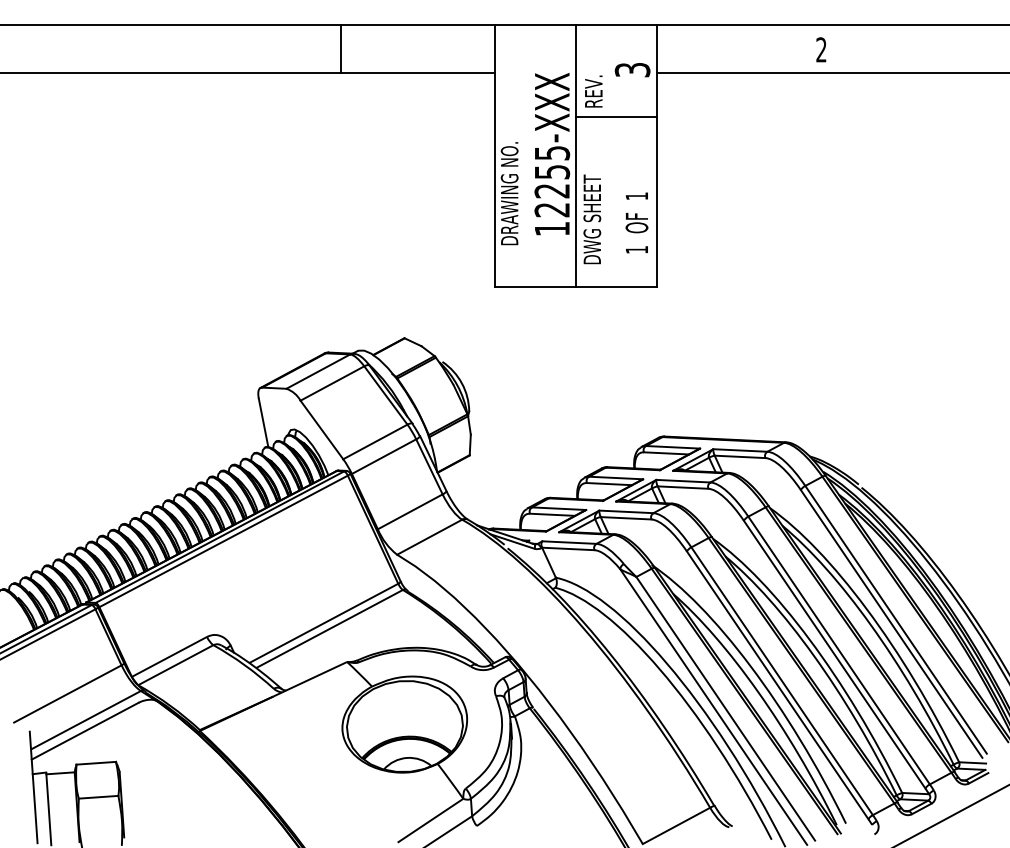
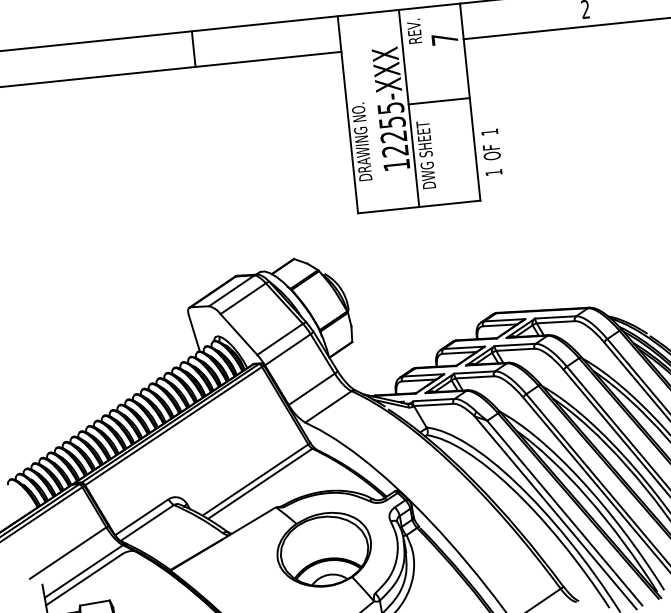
line: (341, 48) -> (193, 48), moved
text: (632, 70) -> (444, 39), 3 -> 7
text: (593, 91) -> (414, 31), moved
line: (616, 116) -> (439, 101), moved
text: (636, 222) -> (491, 152), moved

